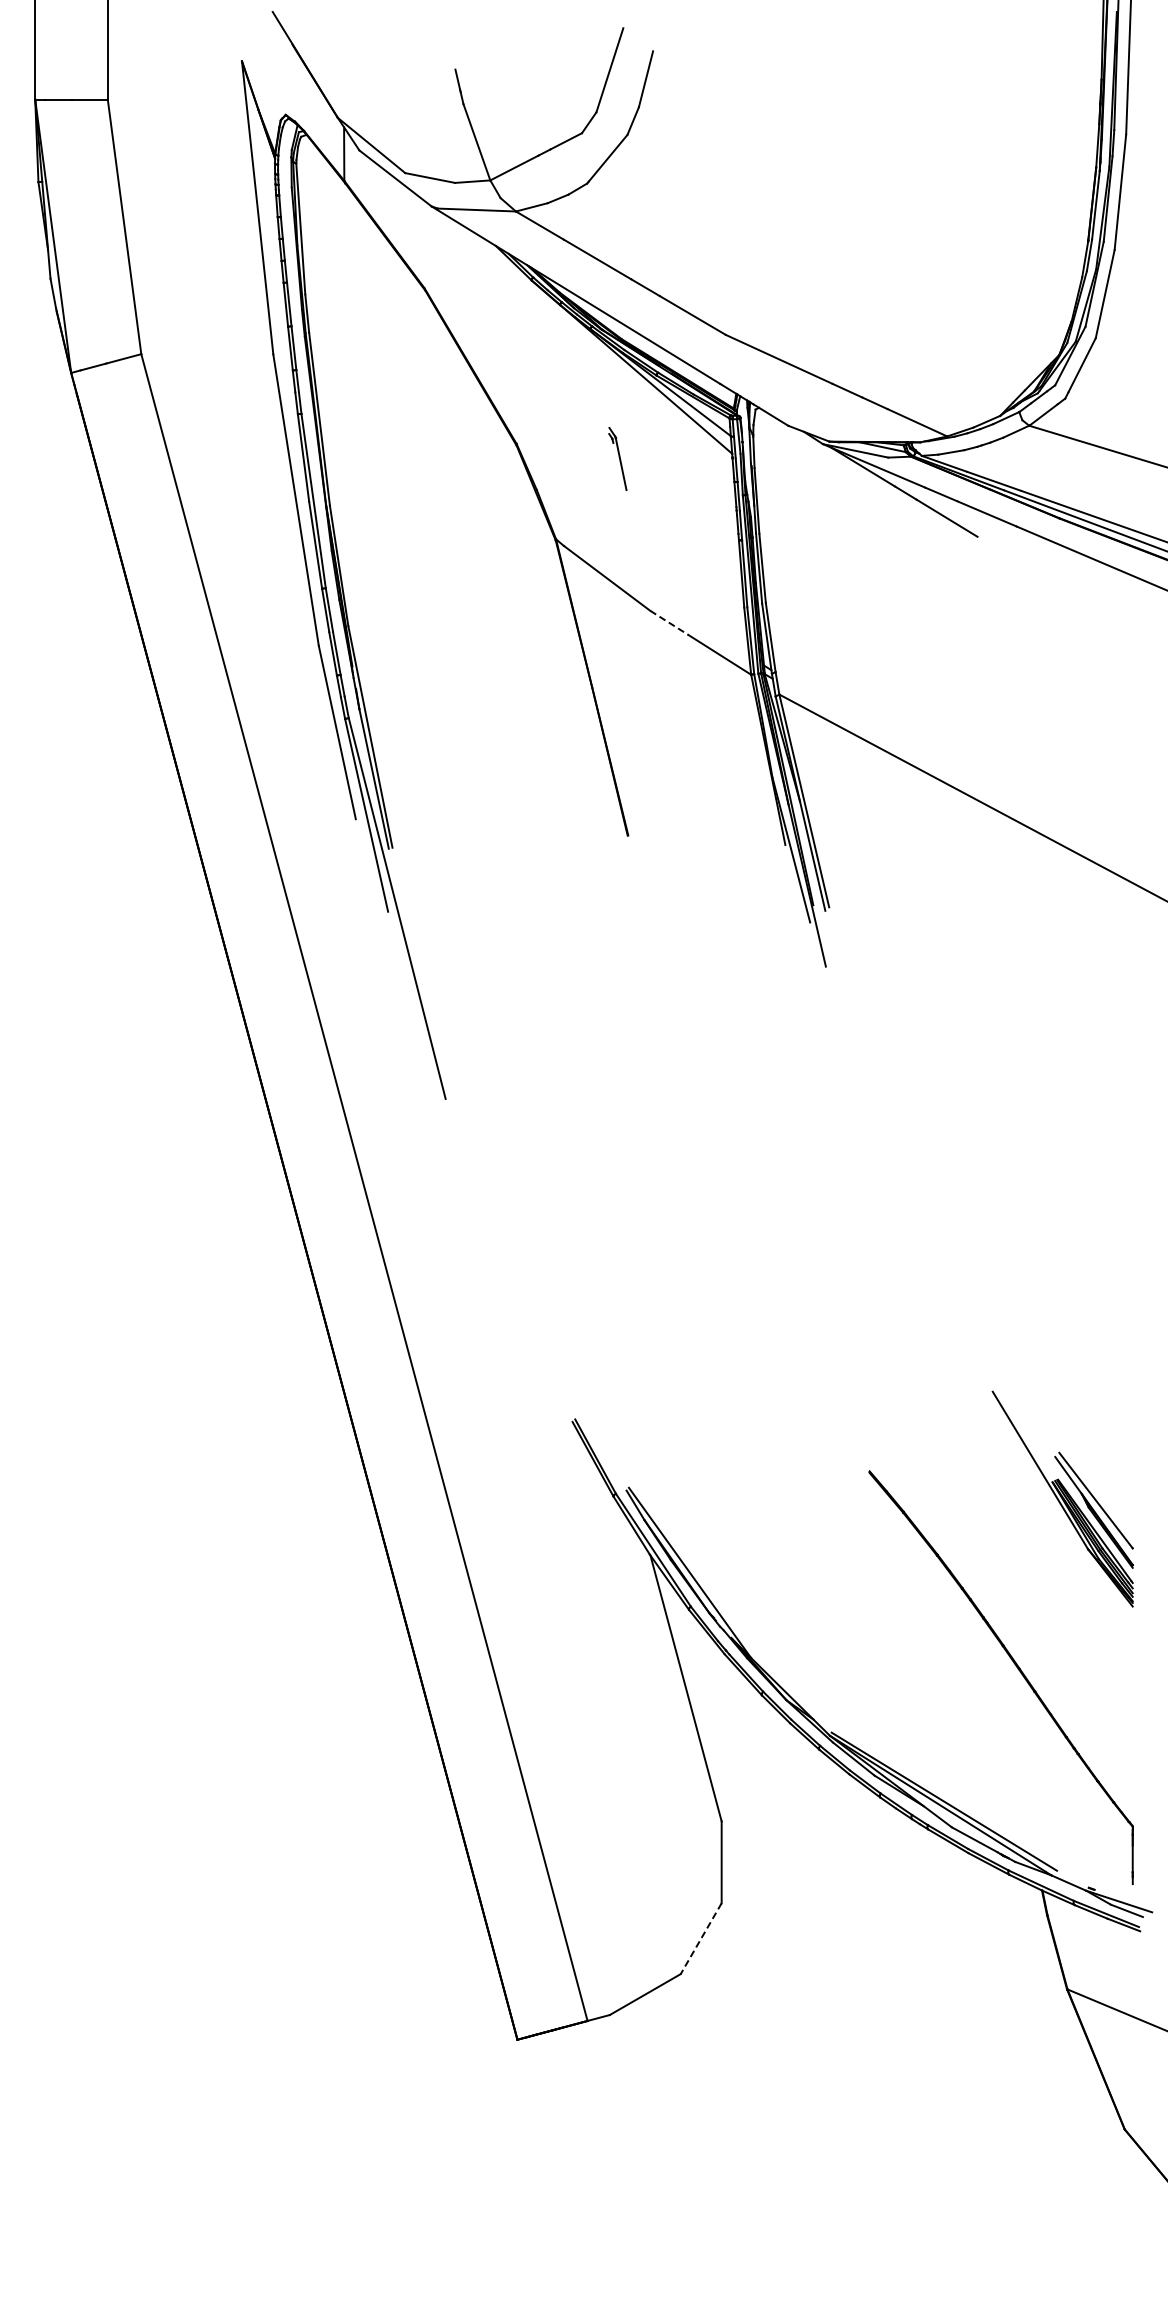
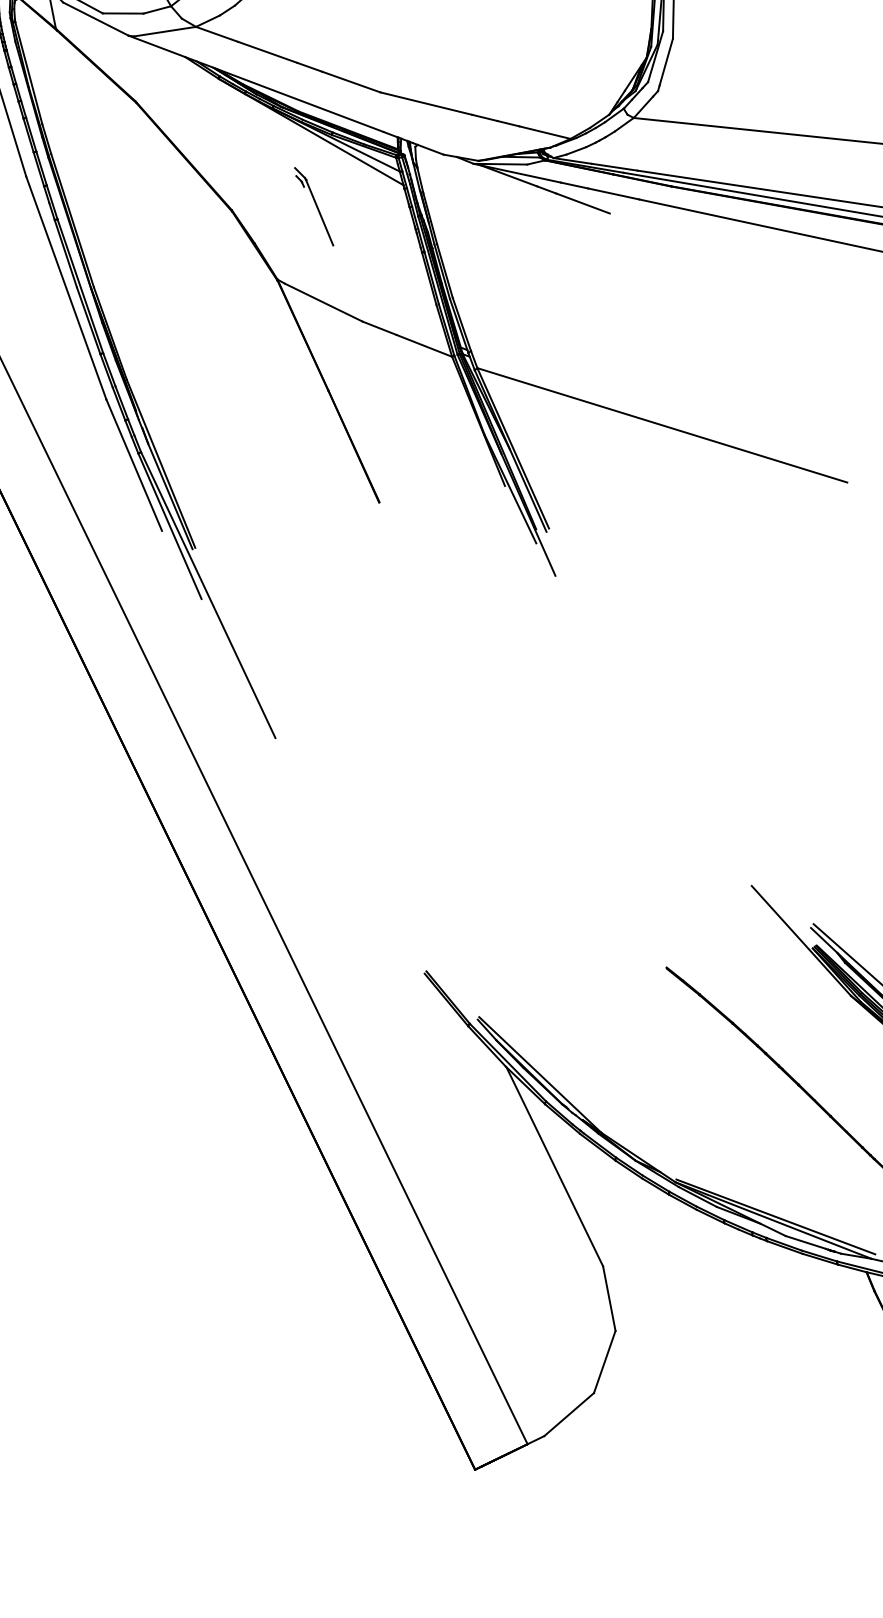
part: (617, 458) -> (313, 206), size x1.67
line: (669, 622) -> (379, 327), dashed -> solid
line: (701, 1938) -> (604, 1361), dashed -> solid

